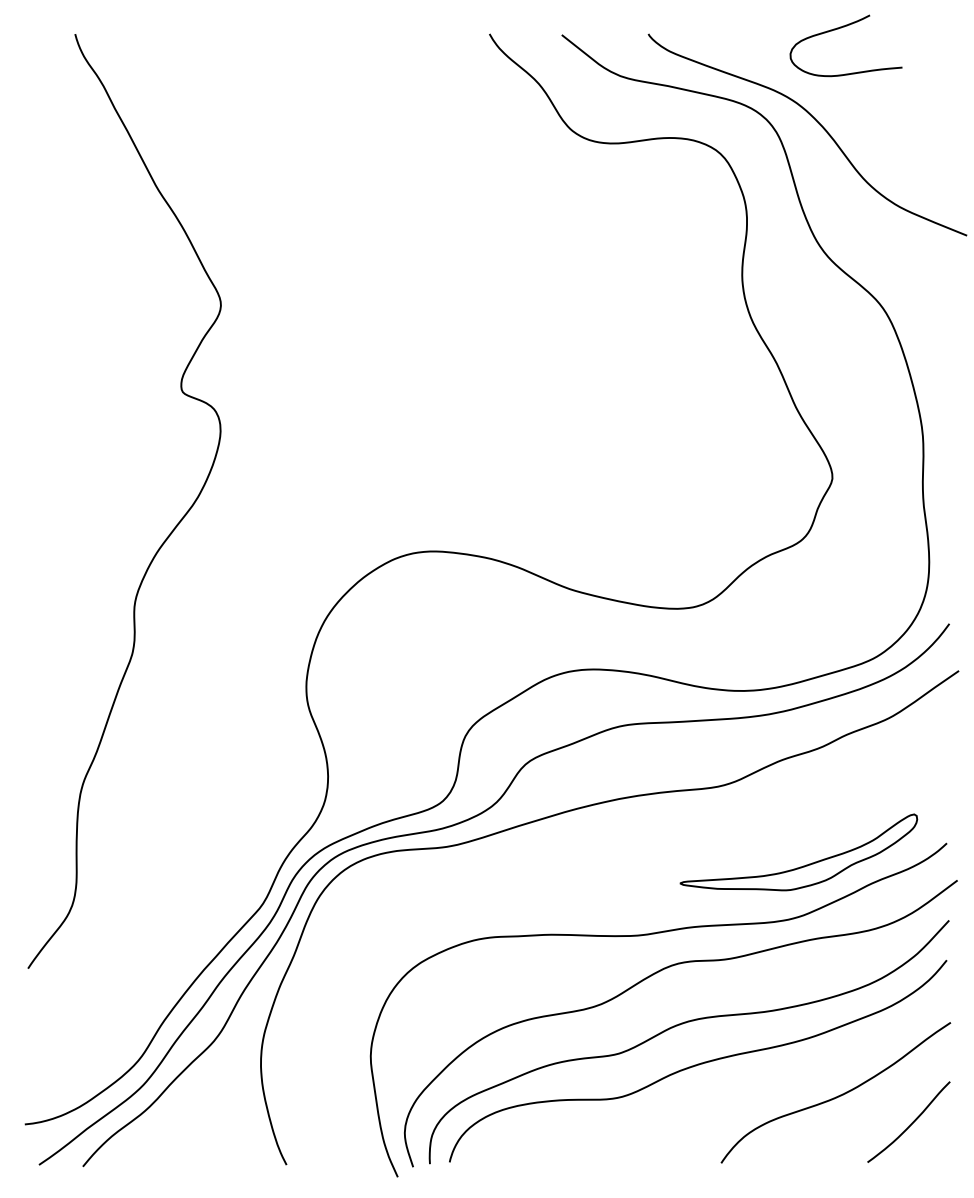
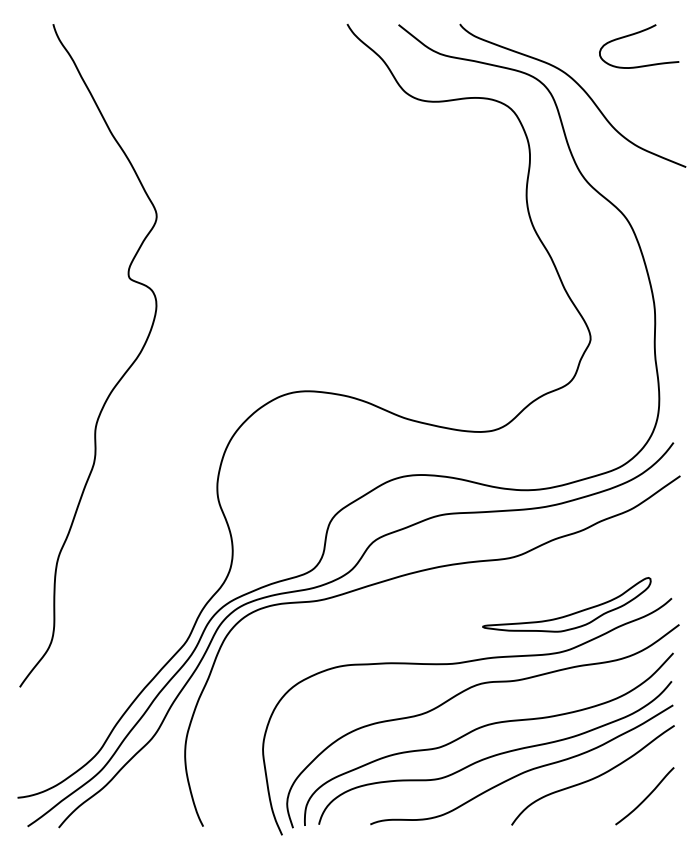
curve: (842, 28) -> (636, 34), moved
curve: (737, 1087) -> (523, 771), added

